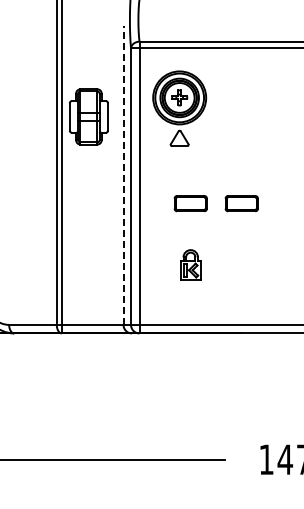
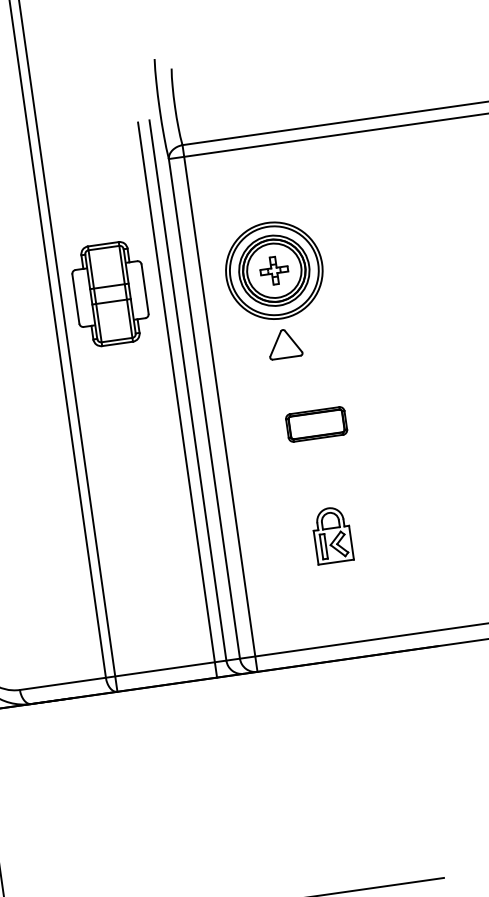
part: (179, 108) -> (276, 289), moved
line: (123, 175) -> (187, 390), dashed -> solid
line: (117, 179) -> (178, 399), added
part: (241, 203) -> (408, 411), removed

